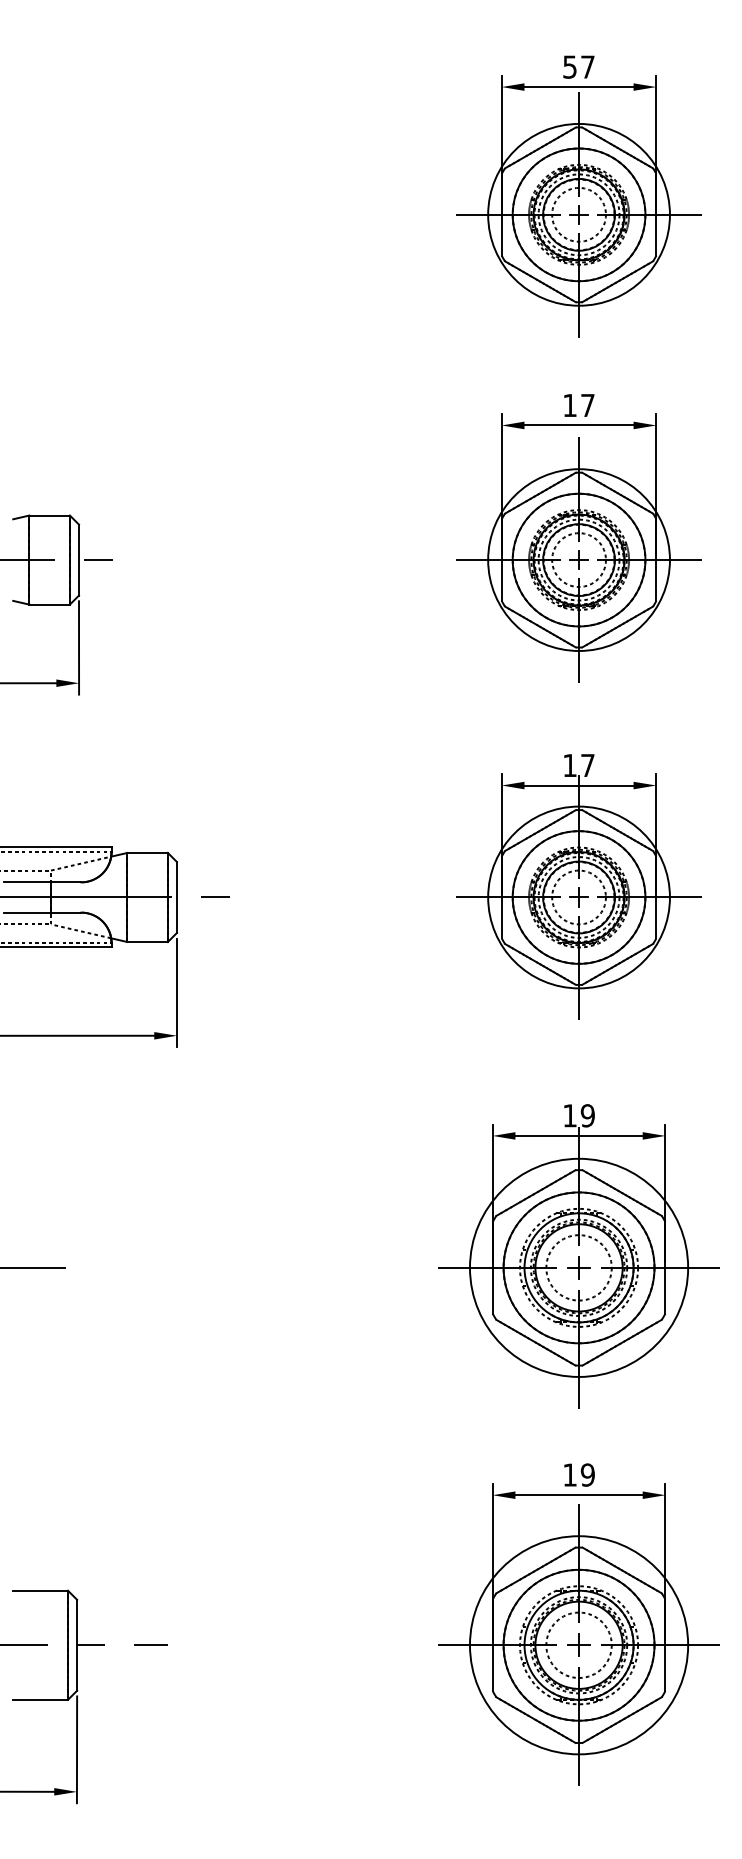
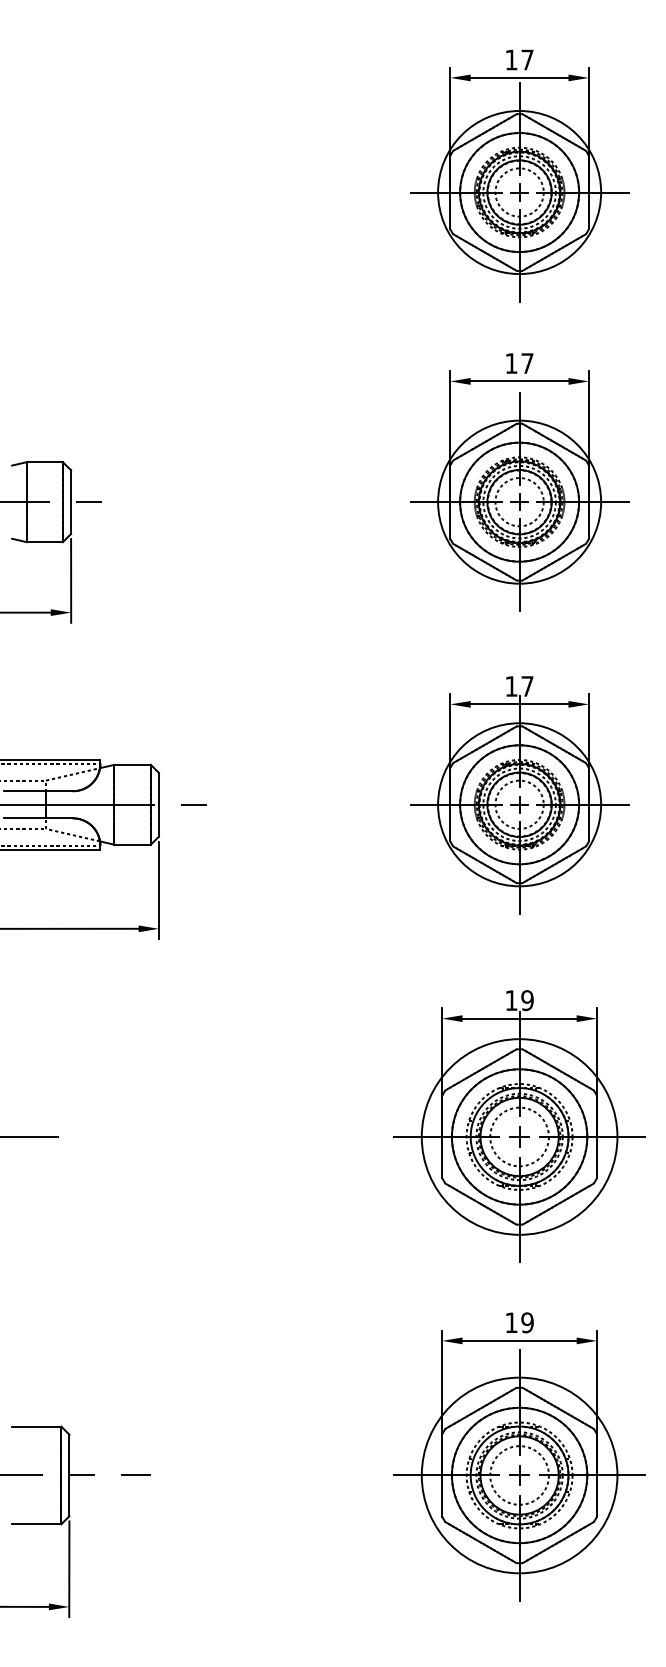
text: (569, 66) -> (511, 59), 57 -> 17

